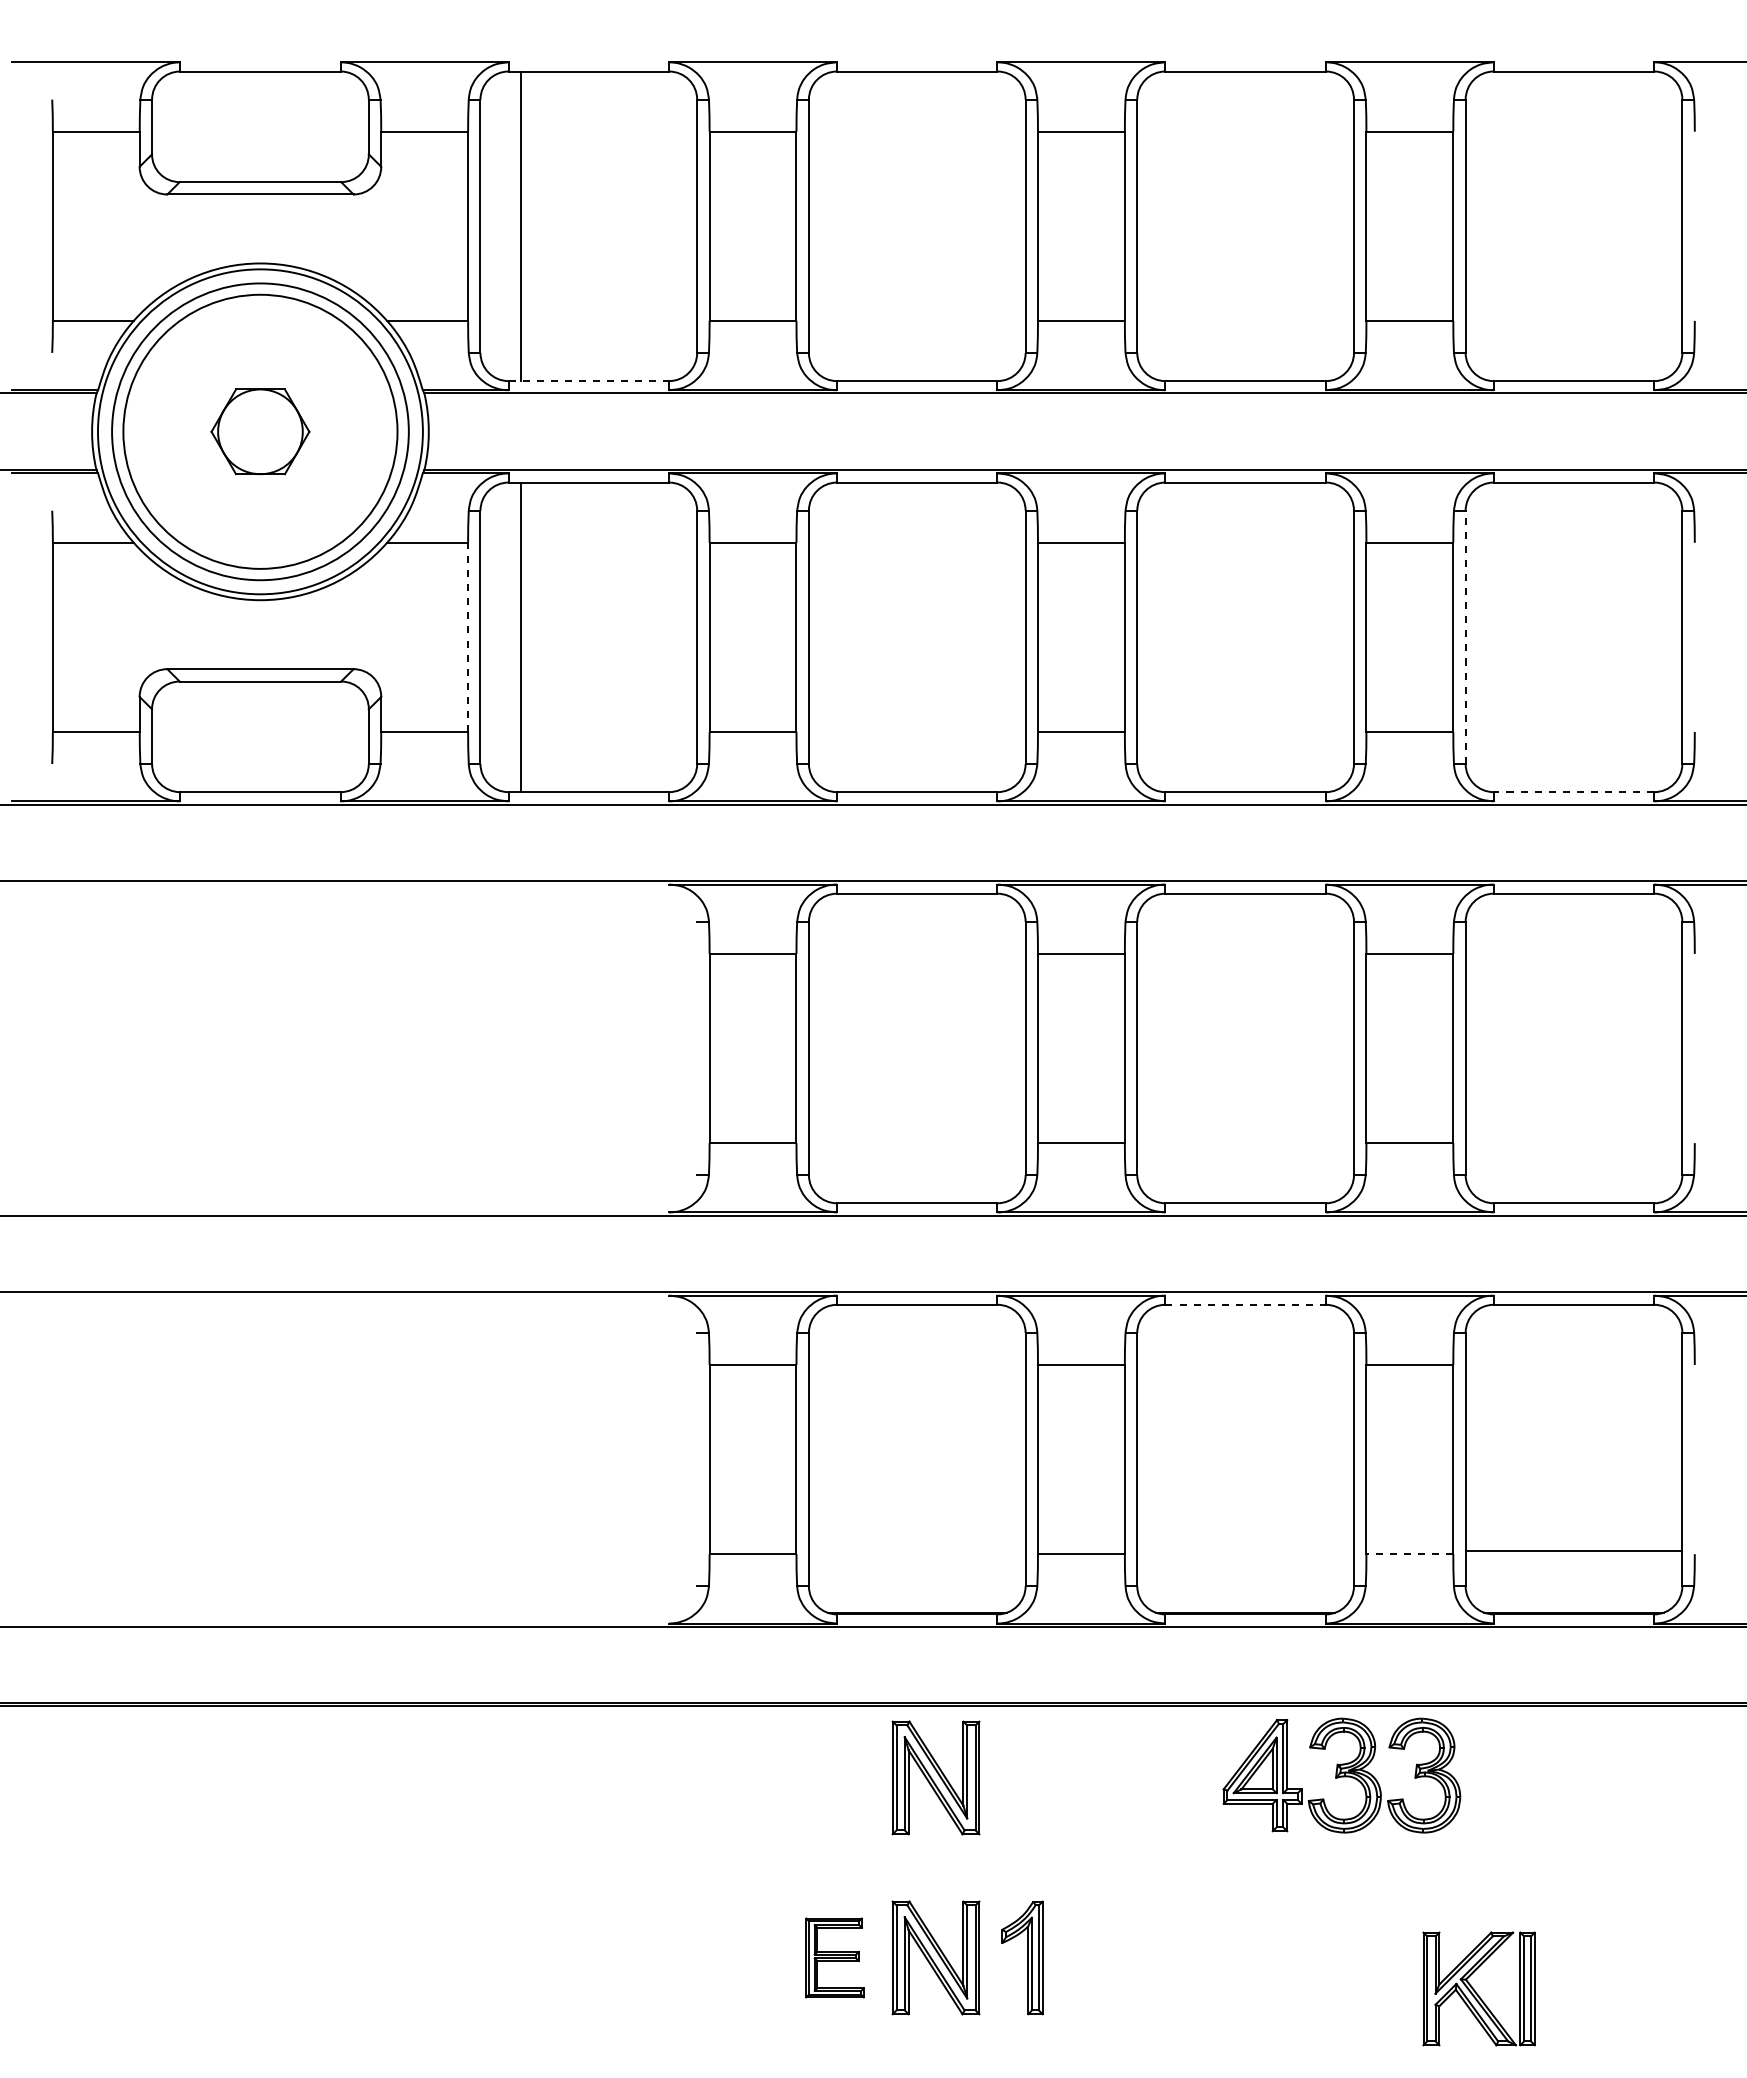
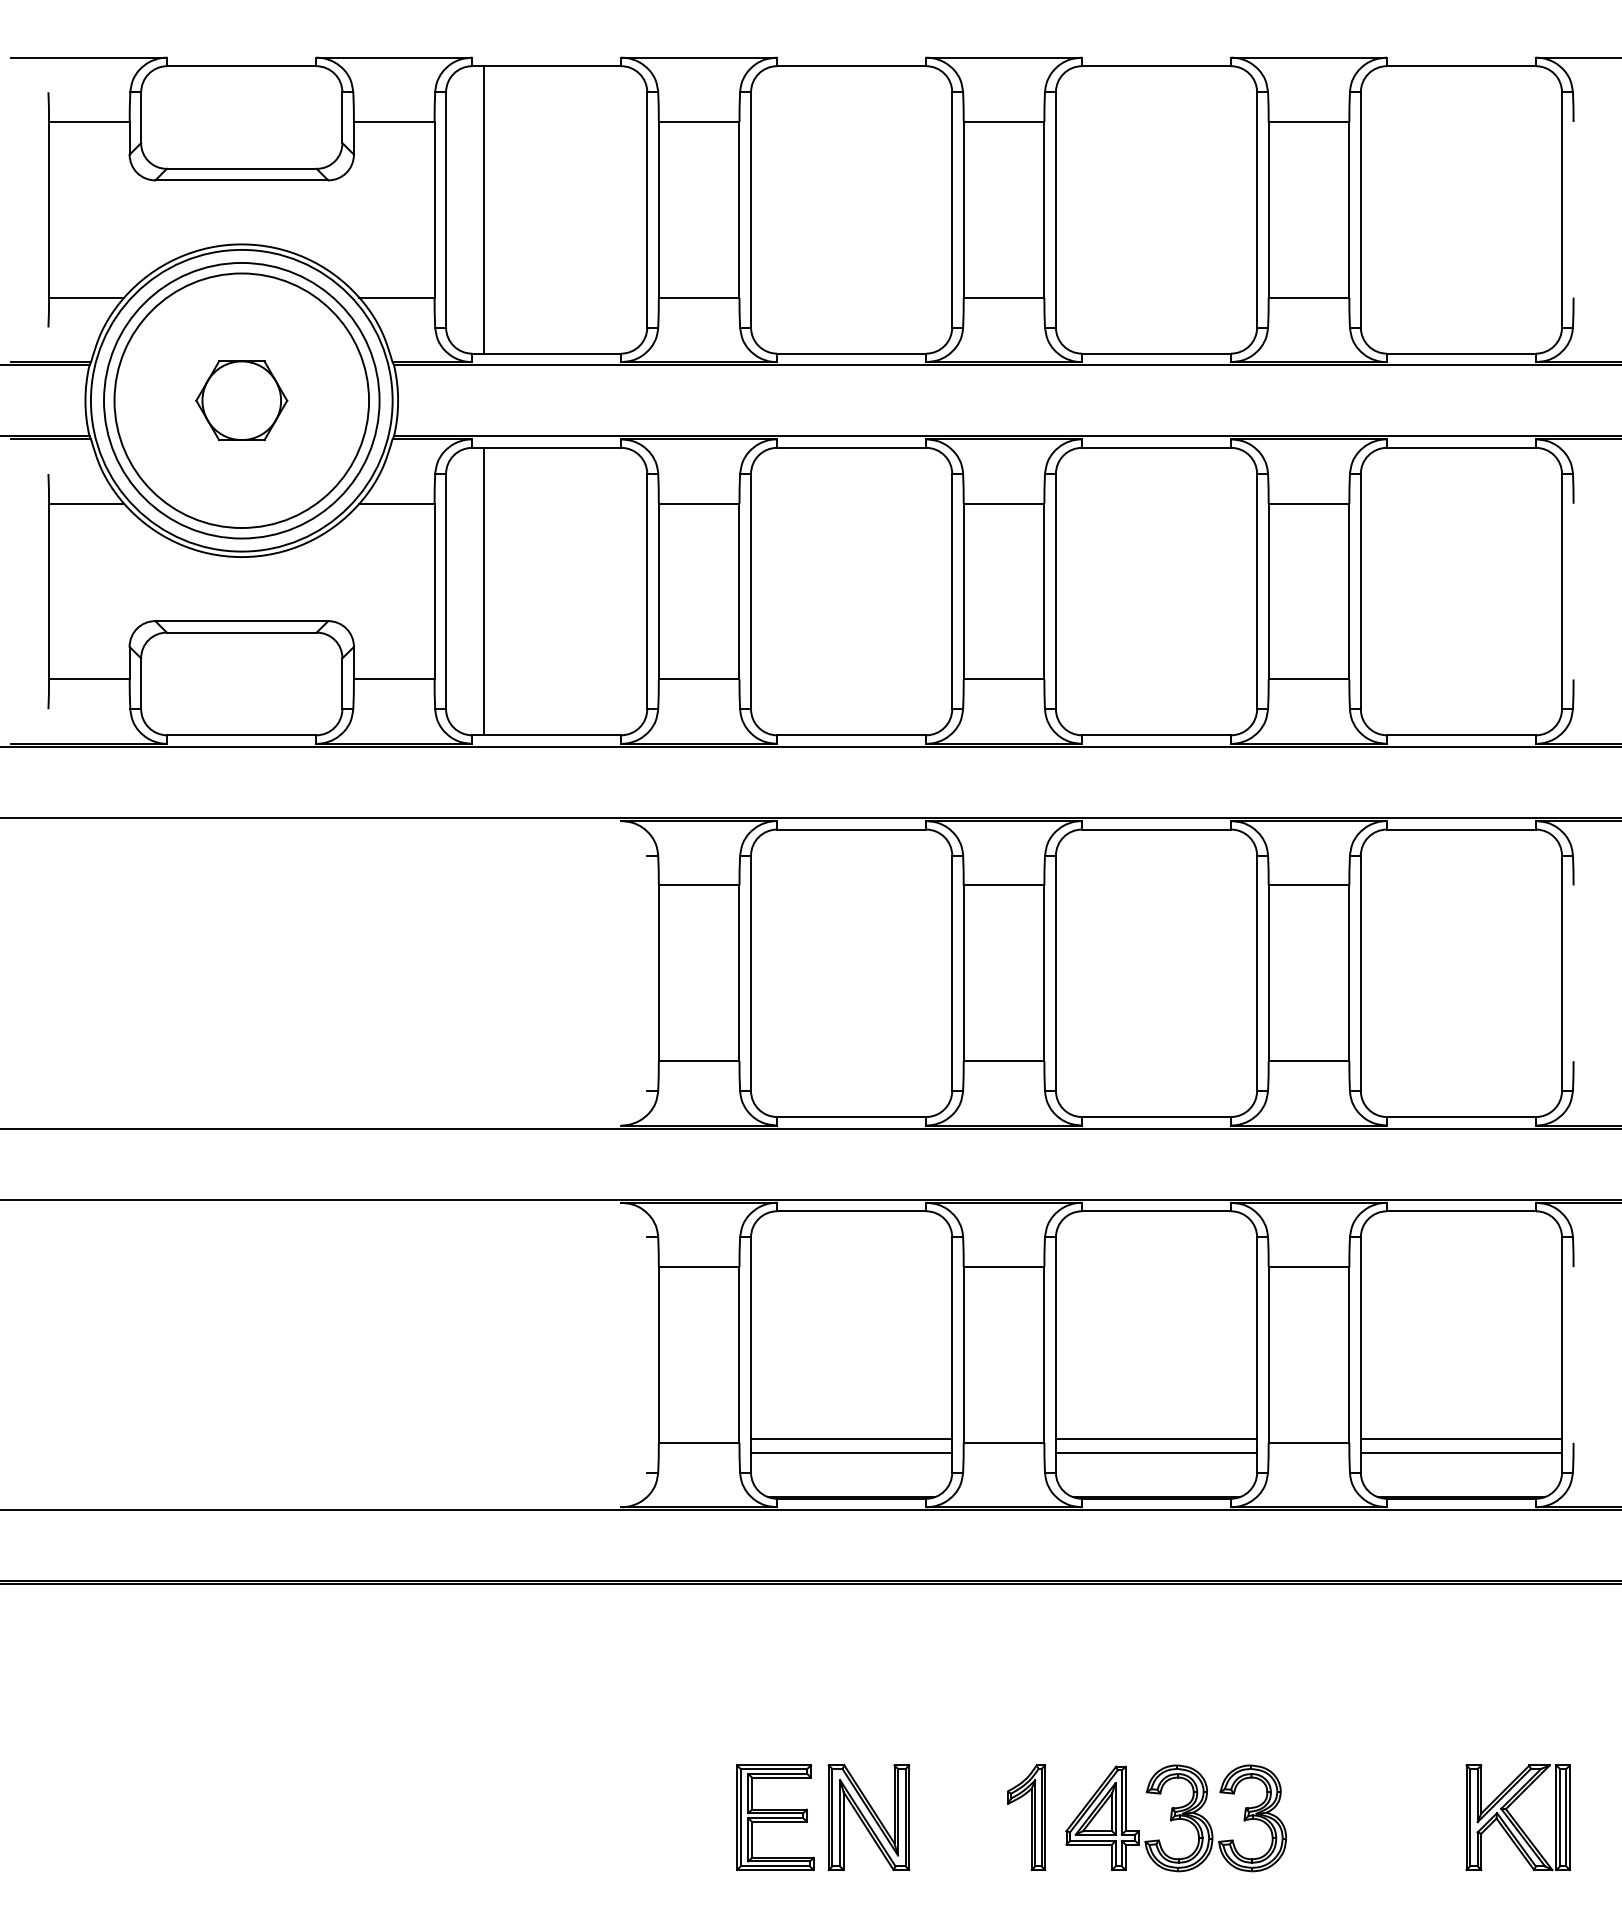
line: (589, 381) -> (547, 354), dashed -> solid
line: (468, 637) -> (434, 591), dashed -> solid
line: (1465, 637) -> (1360, 591), dashed -> solid
line: (1573, 792) -> (1460, 735), dashed -> solid
line: (1246, 1304) -> (1157, 1211), dashed -> solid
line: (916, 1550) -> (850, 1439), added
line: (1245, 1550) -> (1156, 1439), added
line: (1409, 1554) -> (1308, 1443), dashed -> solid
line: (916, 1564) -> (850, 1452), added
line: (1245, 1564) -> (1156, 1452), added
line: (1573, 1564) -> (1460, 1452), added
part: (1341, 1775) -> (1175, 1818), moved
part: (935, 1777) -> (868, 1650), removed
part: (834, 1957) -> (774, 1817), size x1.43
part: (1022, 1957) -> (1026, 1817), moved
part: (1478, 1988) -> (1517, 1817), moved

